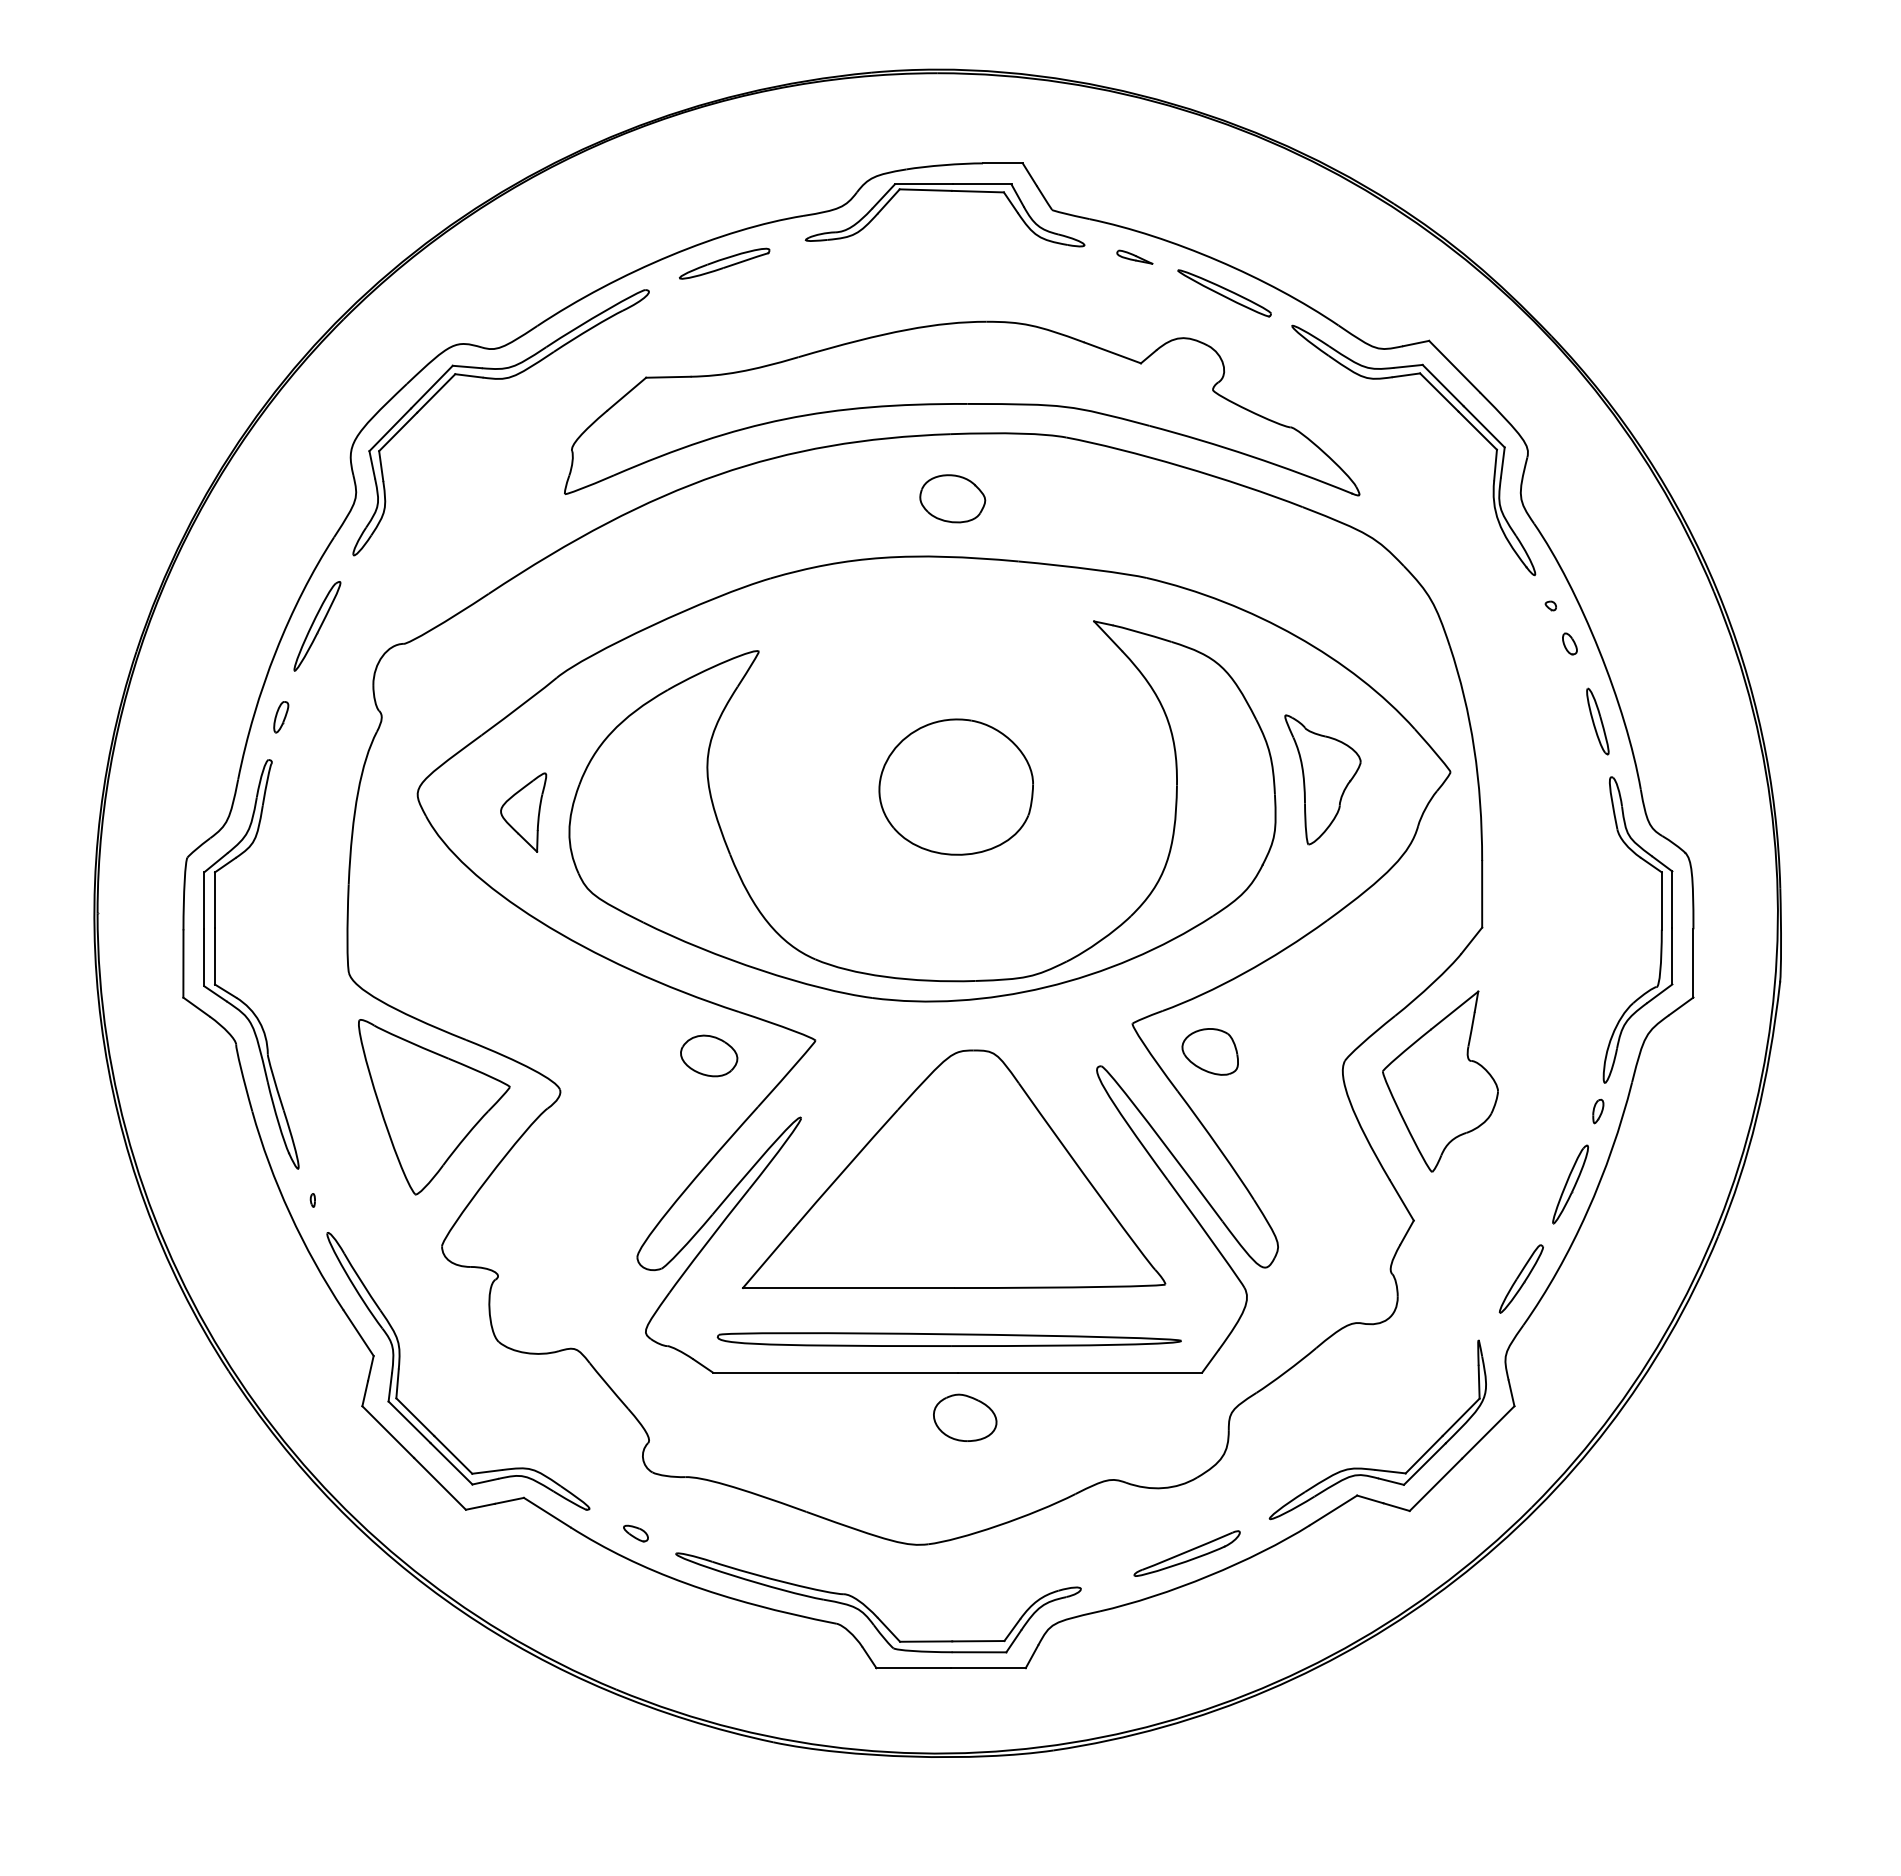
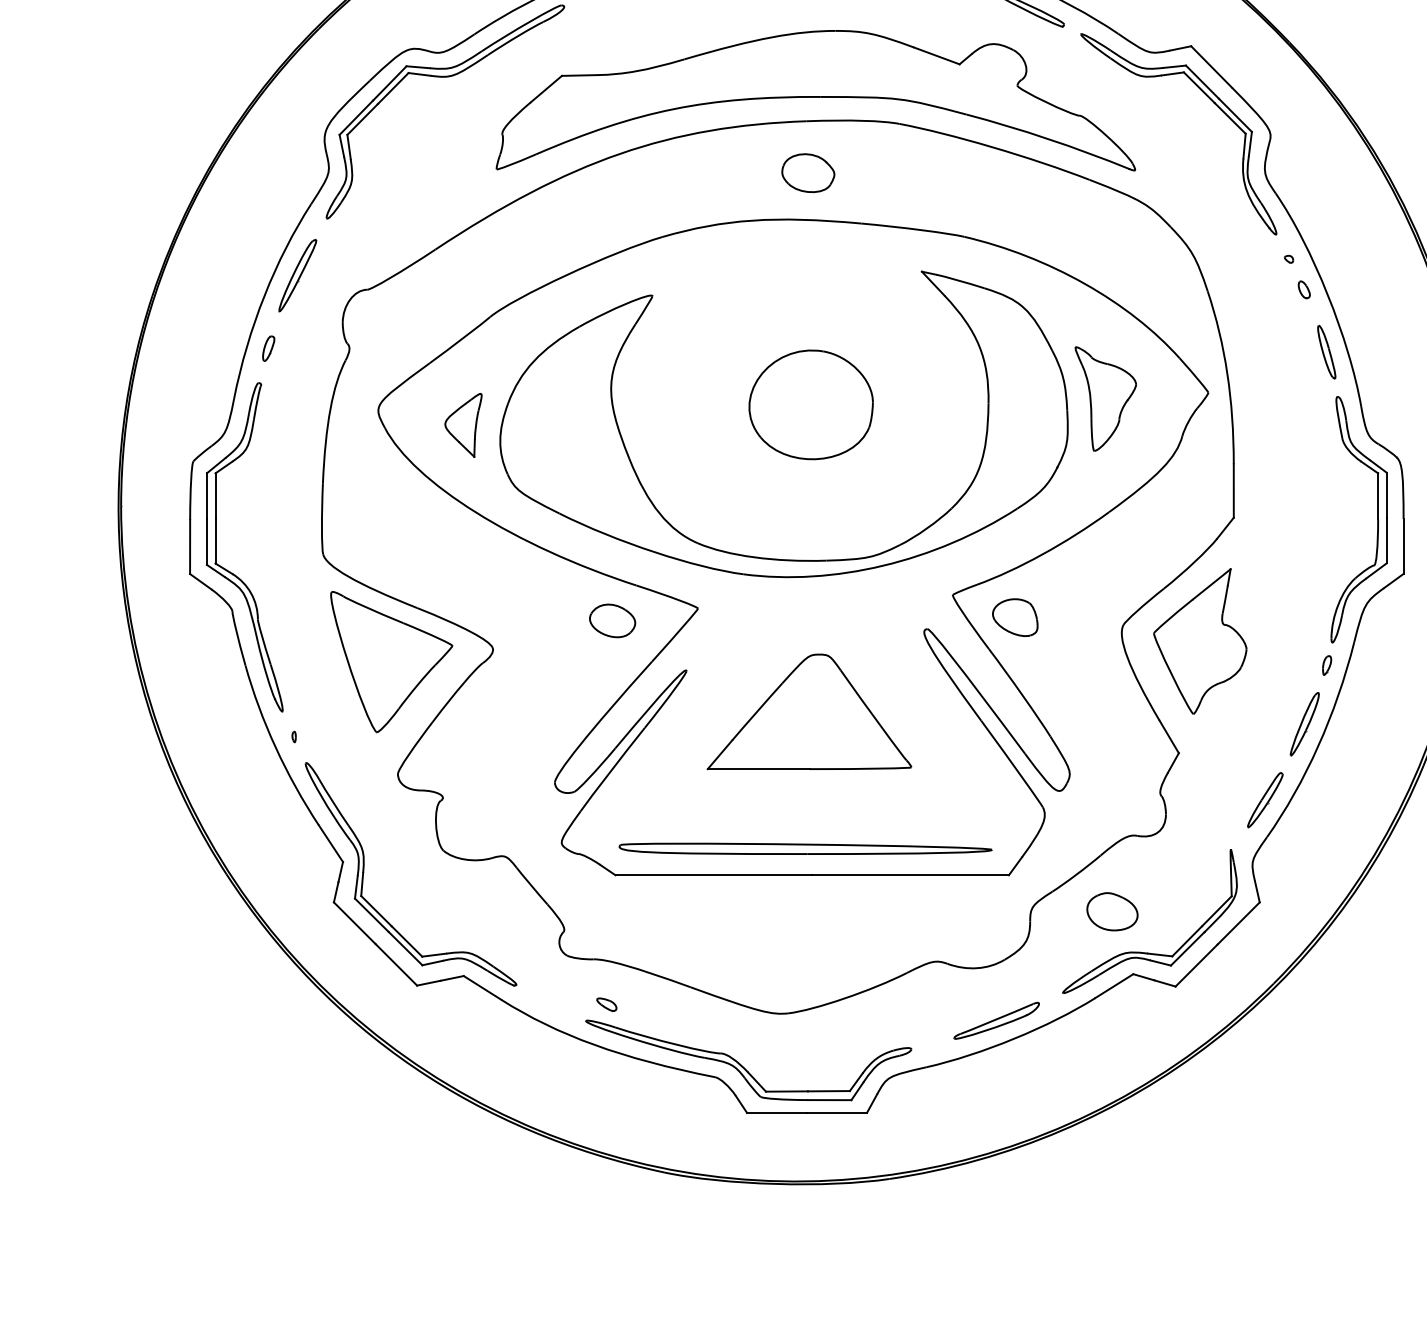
part: (954, 1168) -> (809, 711), size x0.6
part: (965, 1417) -> (1112, 911), moved
part: (635, 1533) -> (606, 1004), moved

